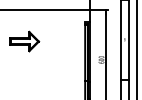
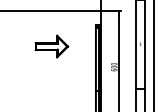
part: (24, 41) -> (51, 46), moved

